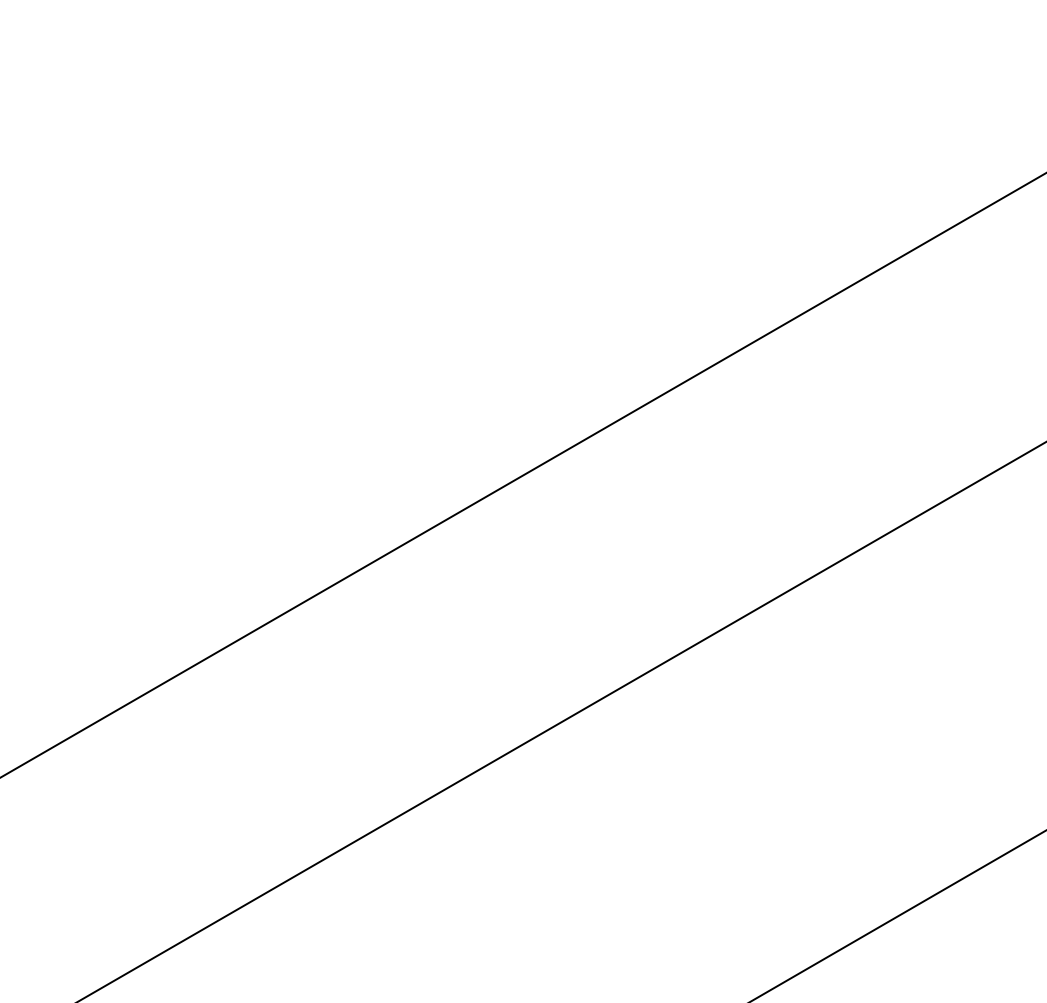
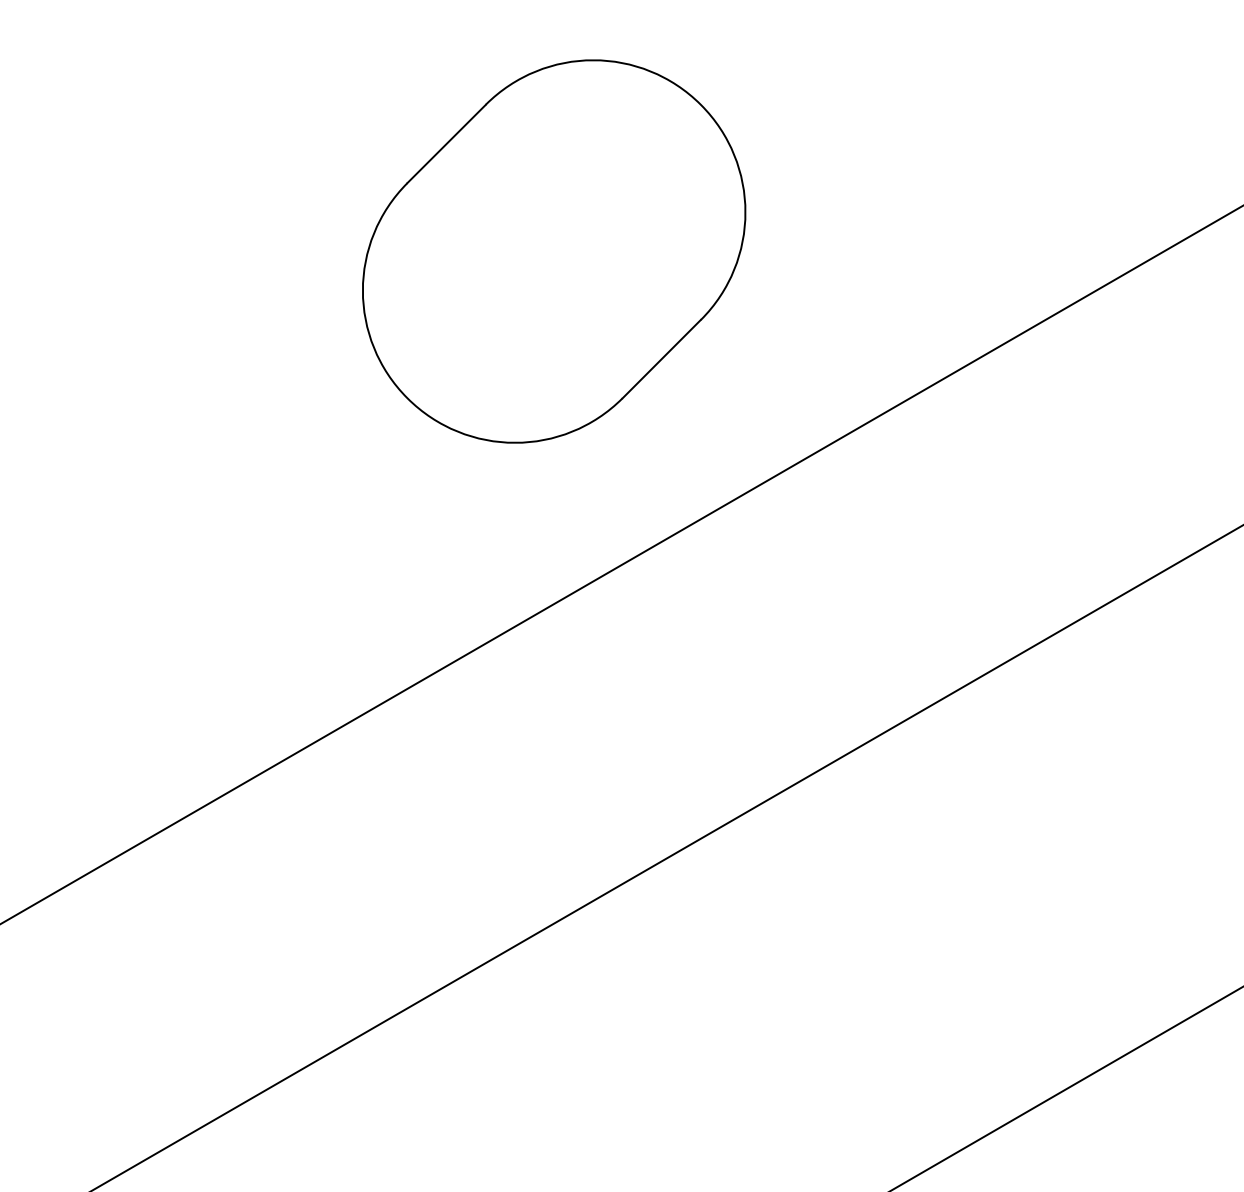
part: (466, 211) -> (554, 251), added

